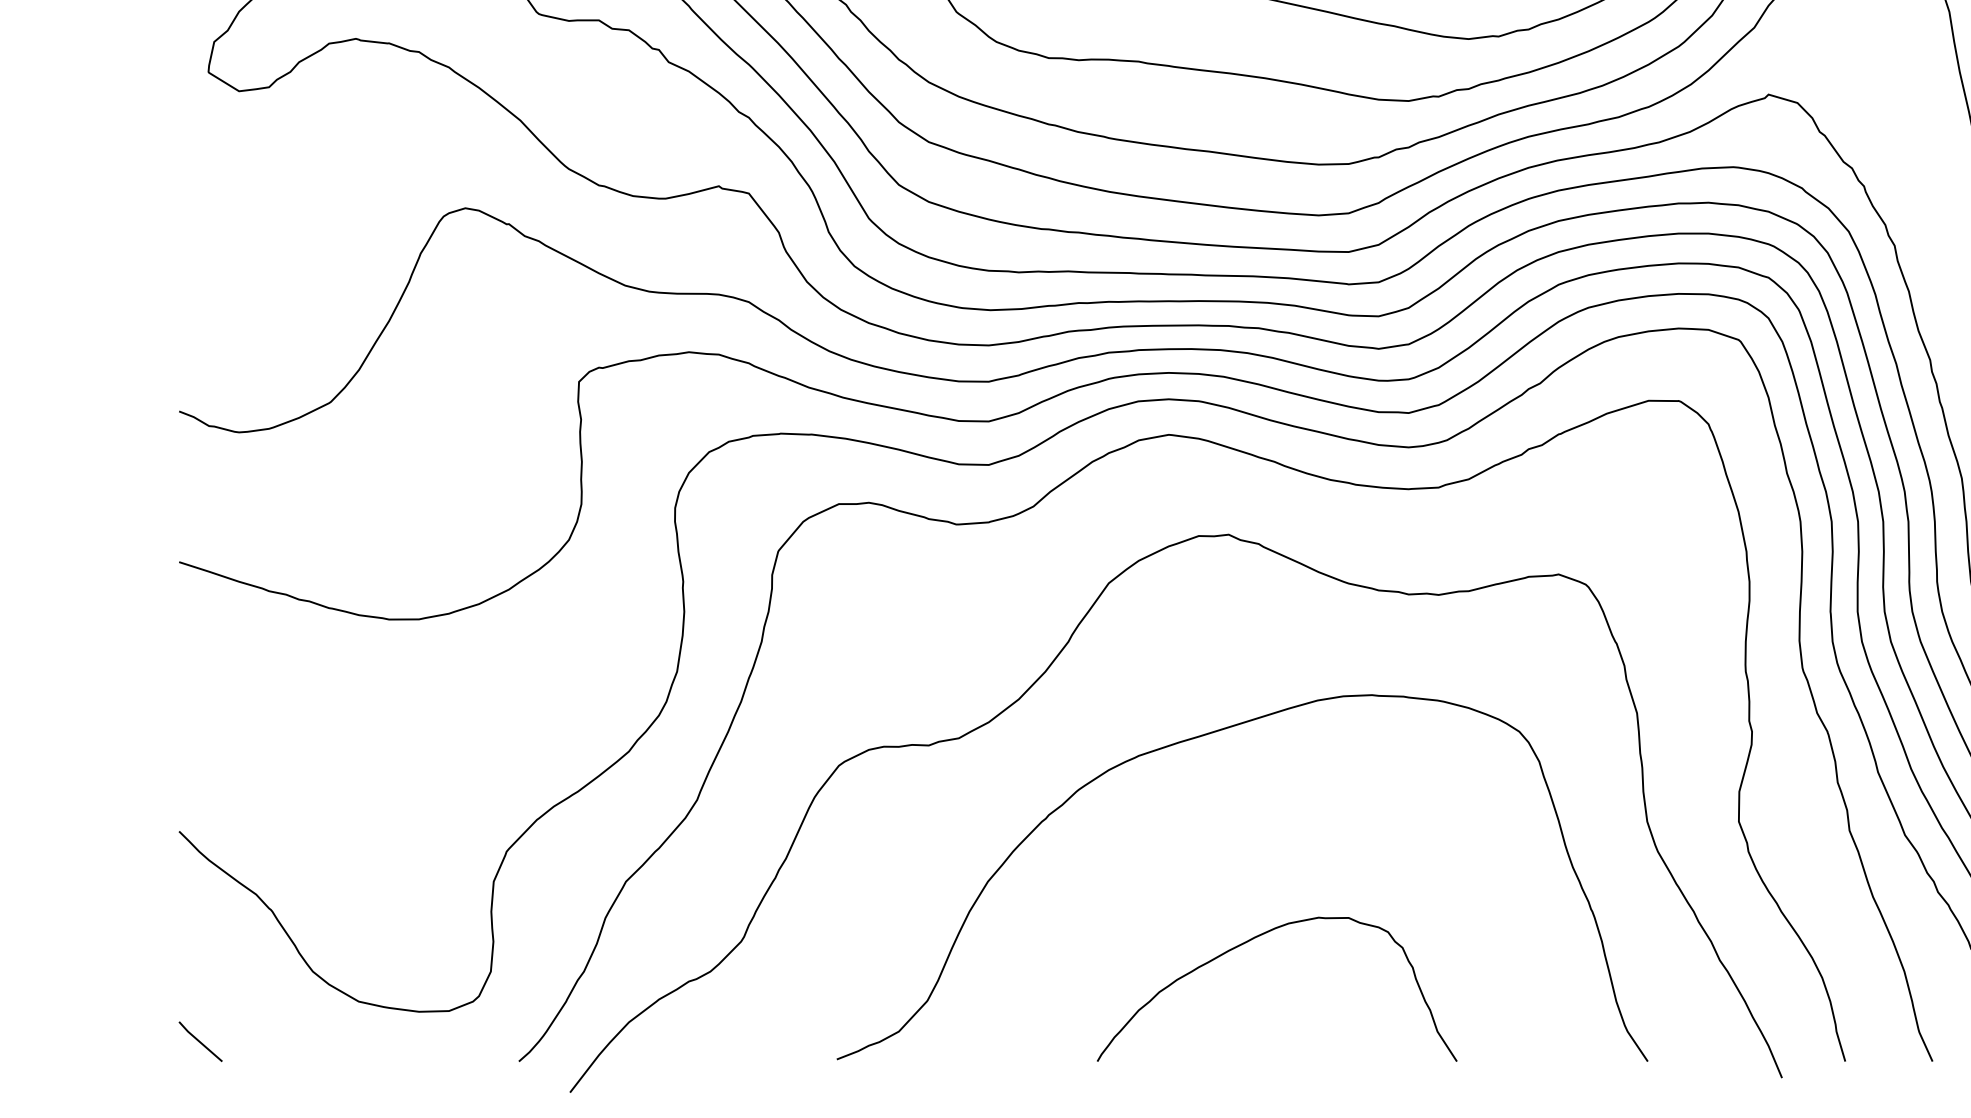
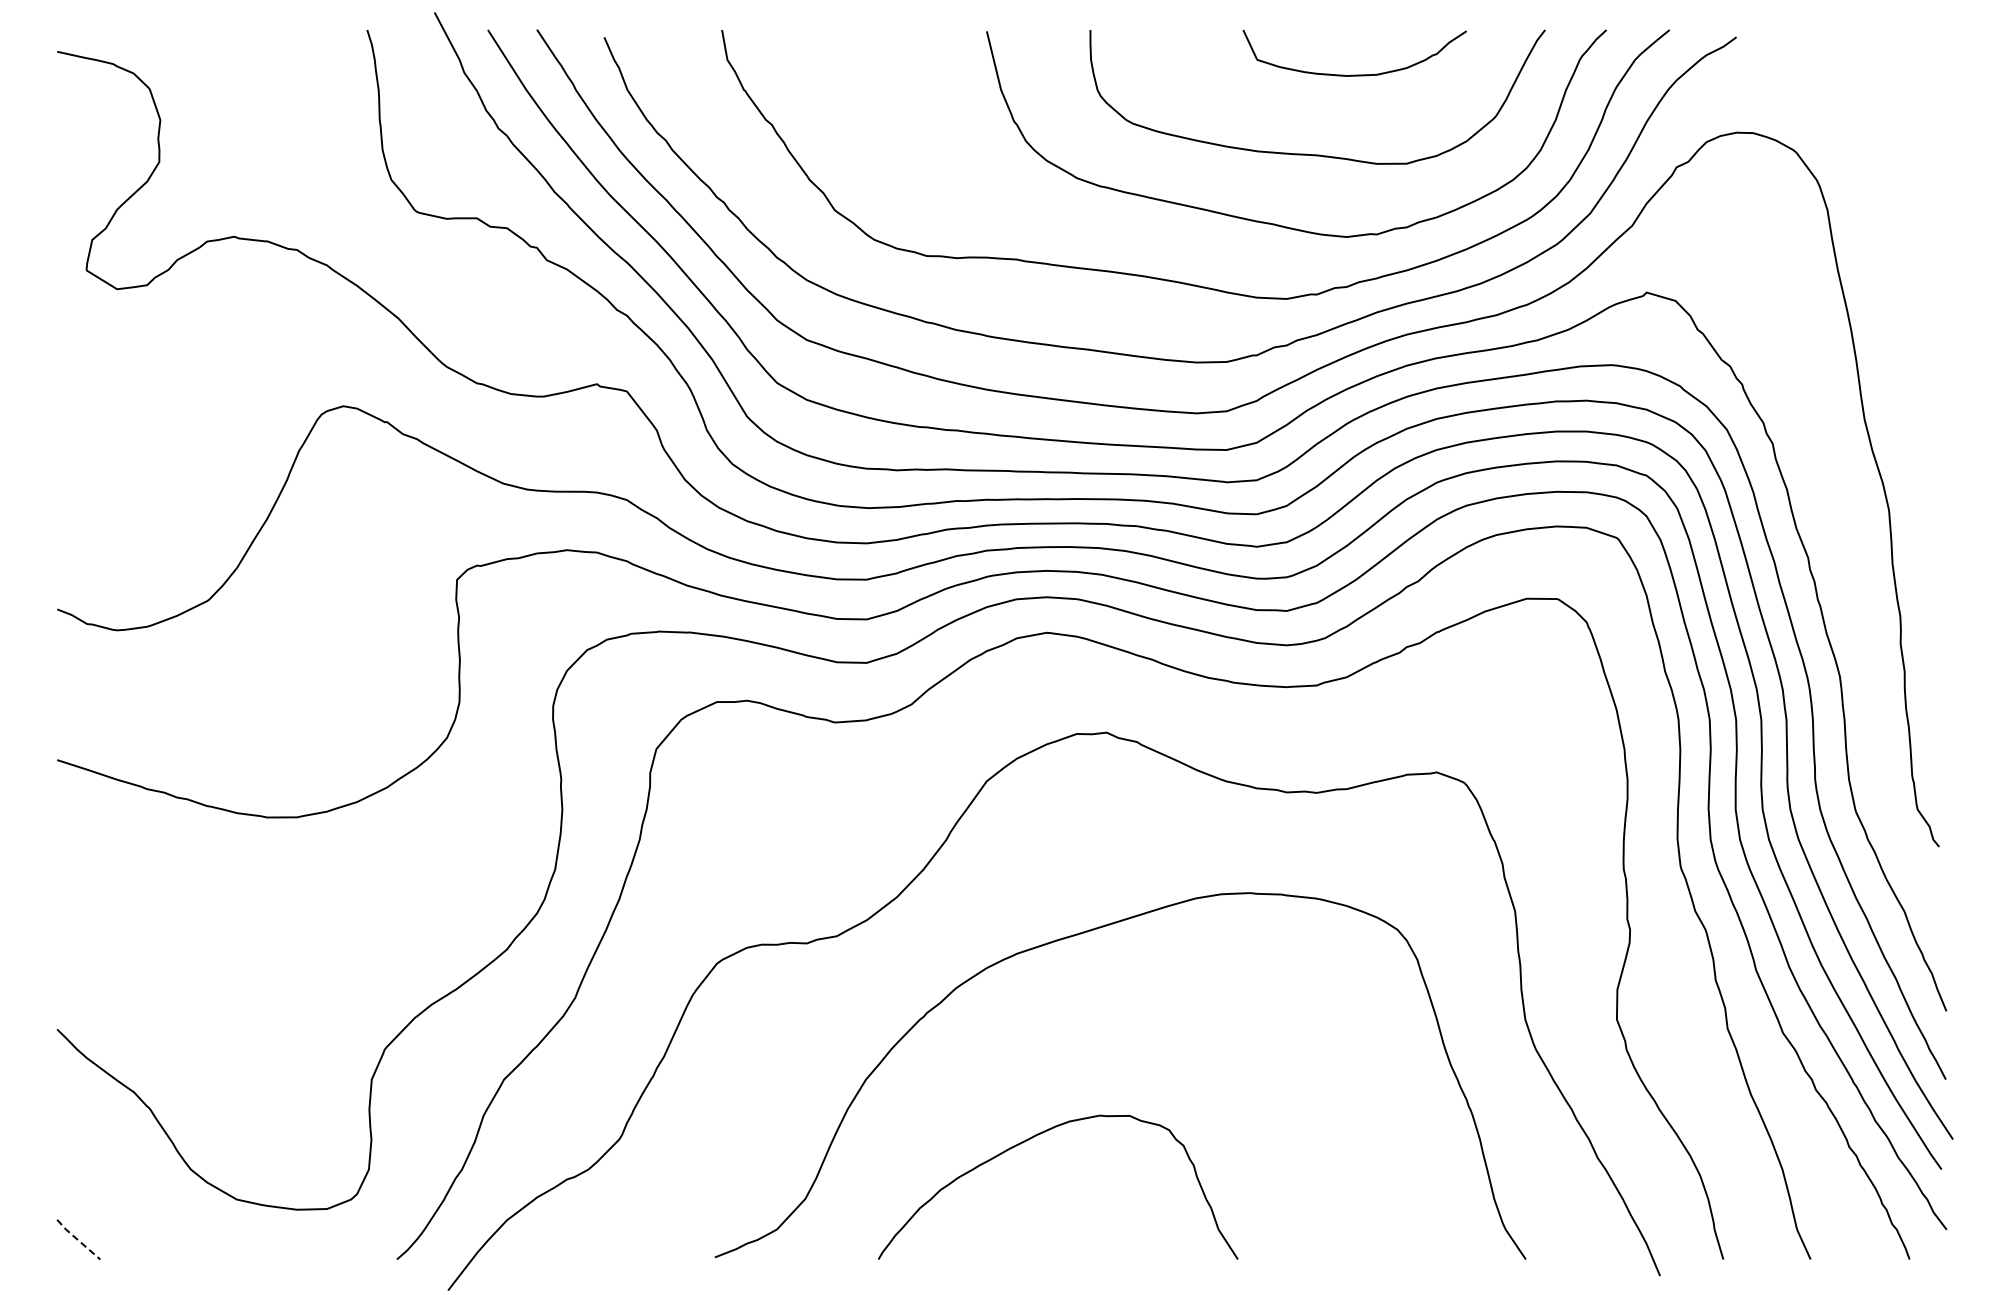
curve: (1253, 939) -> (1034, 1137), moved
line: (199, 1041) -> (77, 1239), solid -> dashed

